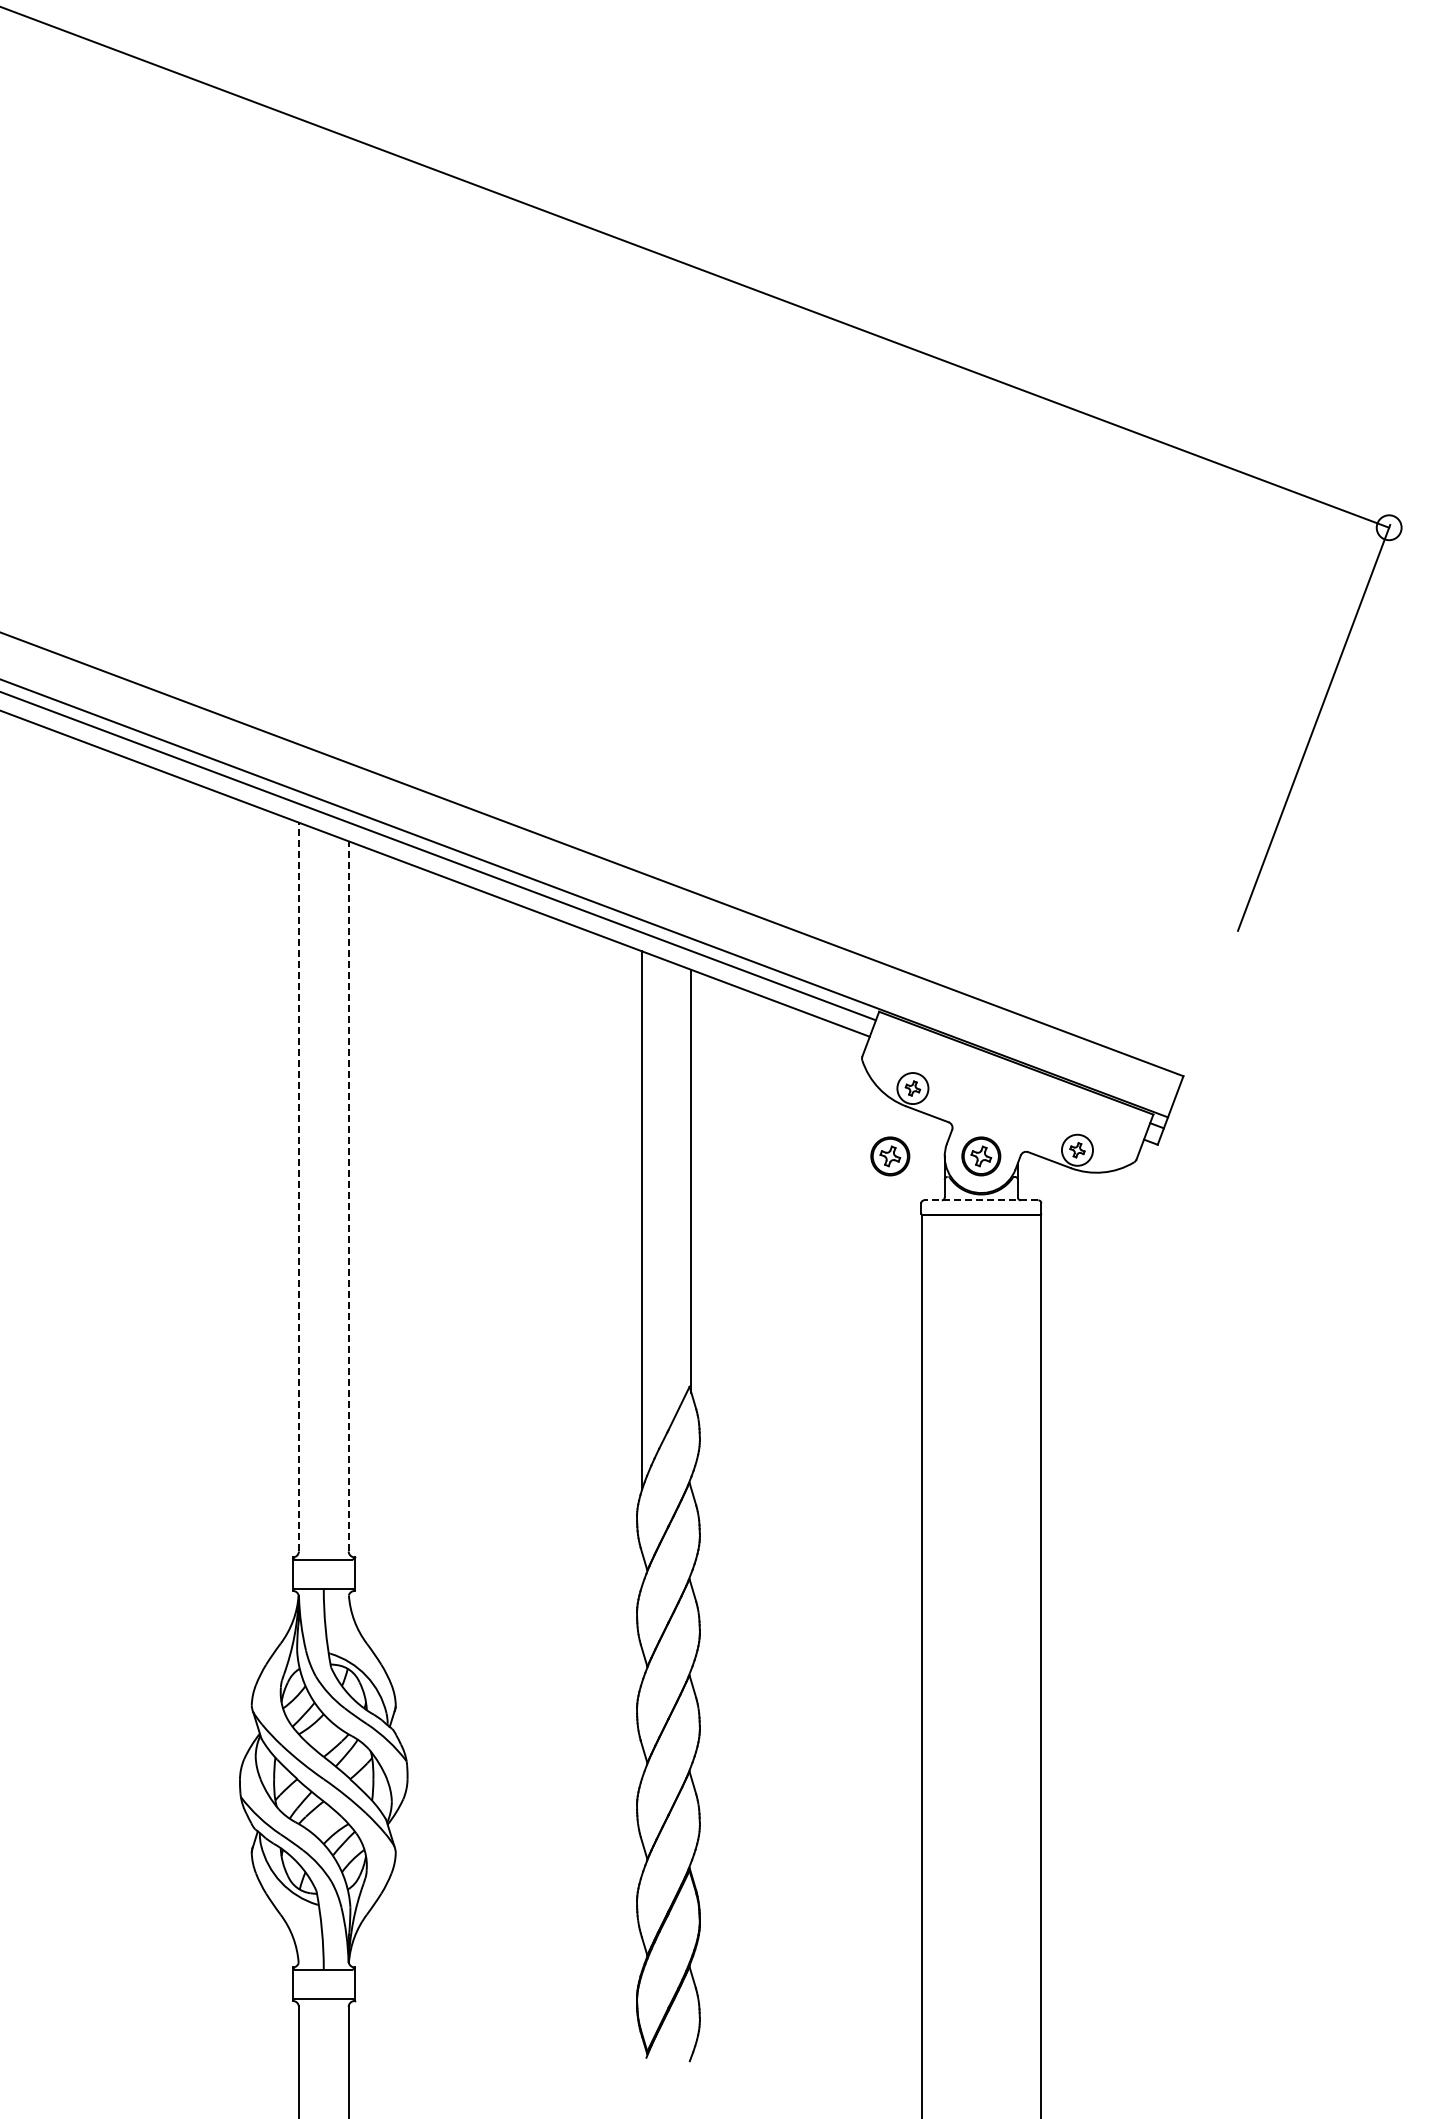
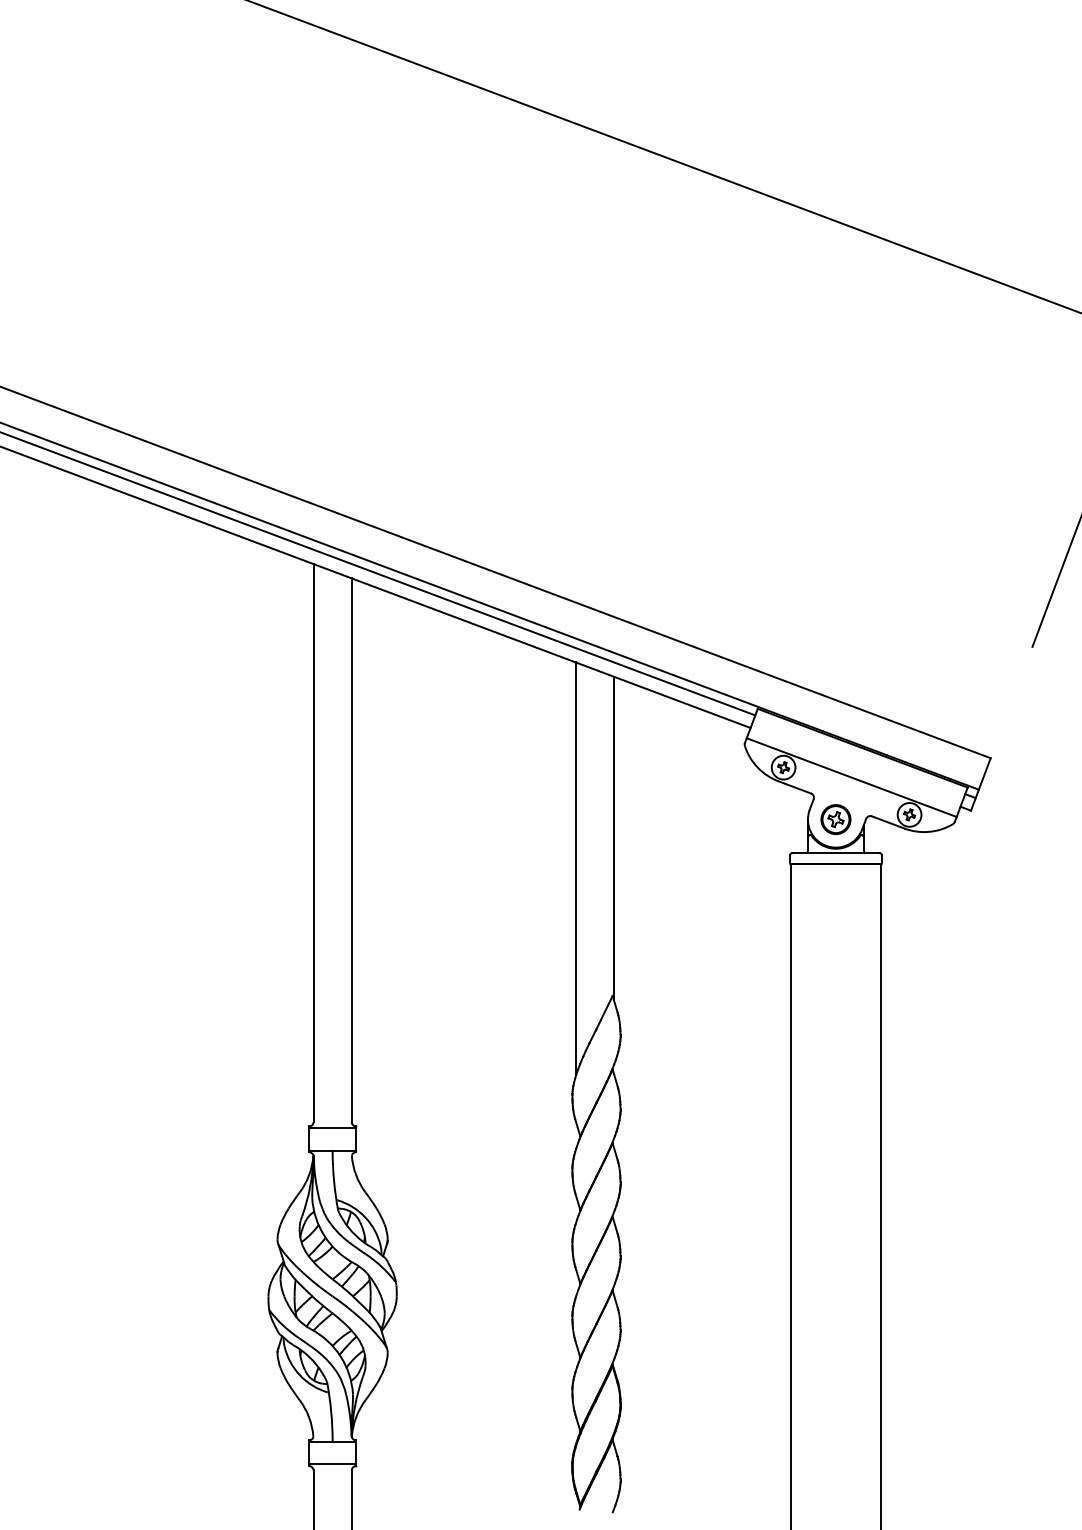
line: (1001, 1101) -> (851, 777), added
part: (890, 1156) -> (766, 819), removed
line: (298, 1186) -> (313, 842), dashed -> solid
line: (348, 1195) -> (351, 849), dashed -> solid
line: (980, 1200) -> (835, 853), dashed -> solid

